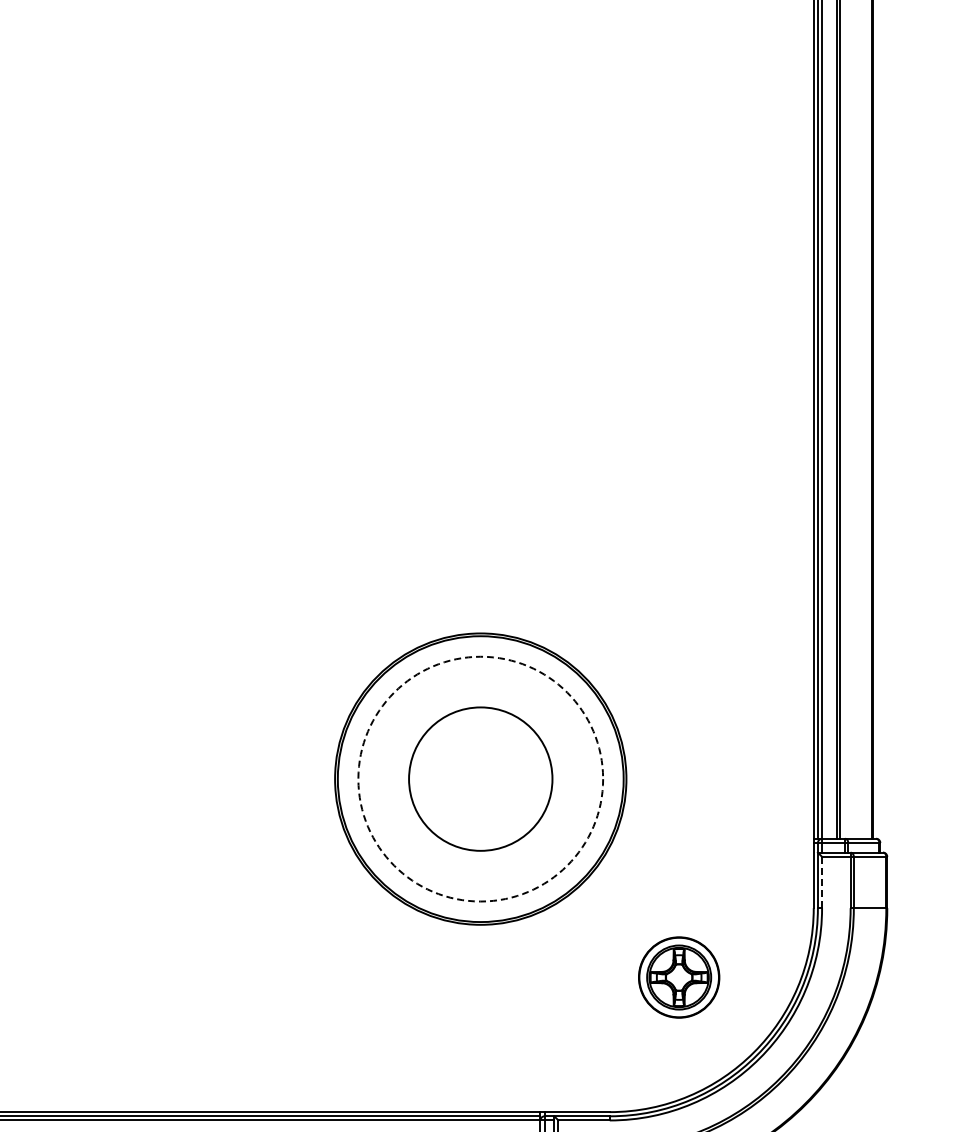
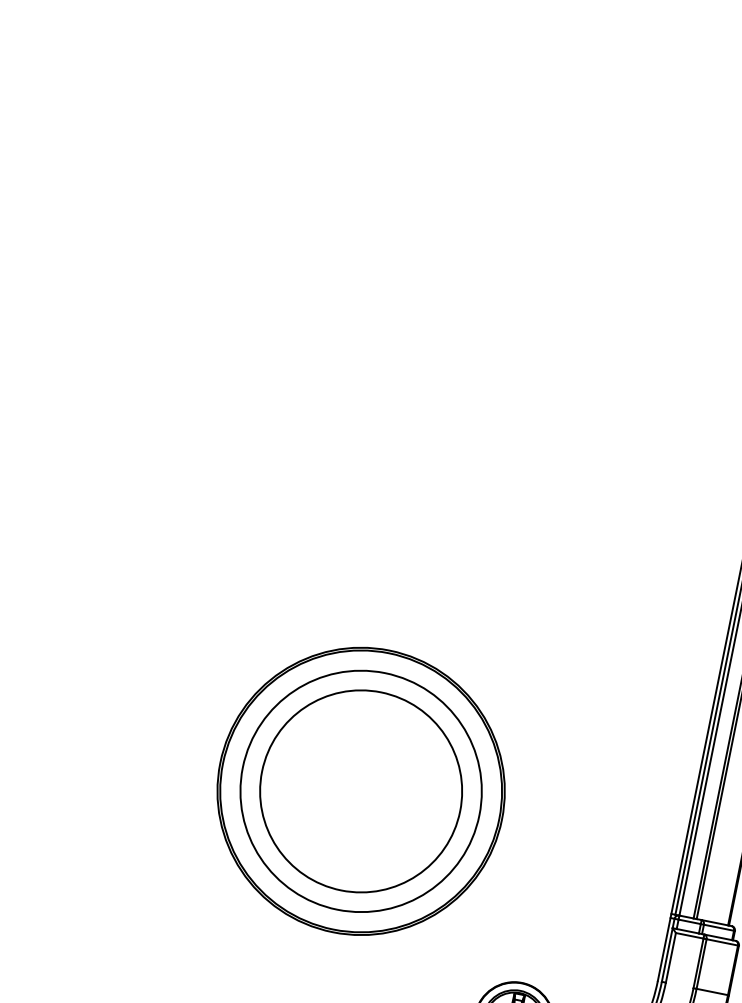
circle: (480, 778) -> (361, 790), dashed -> solid
circle: (480, 778) -> (361, 790), size x1.43
line: (822, 882) -> (671, 957), dashed -> solid

